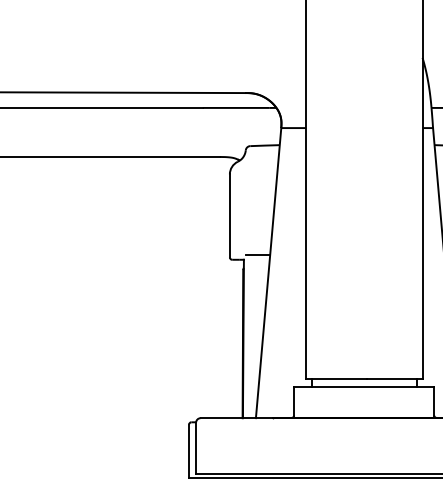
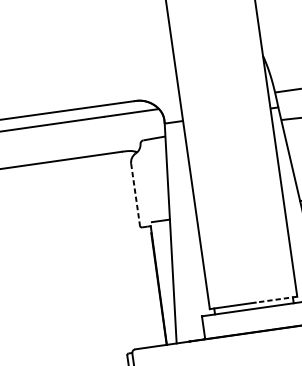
line: (229, 215) -> (135, 194), solid -> dashed
line: (394, 379) -> (276, 299), solid -> dashed

